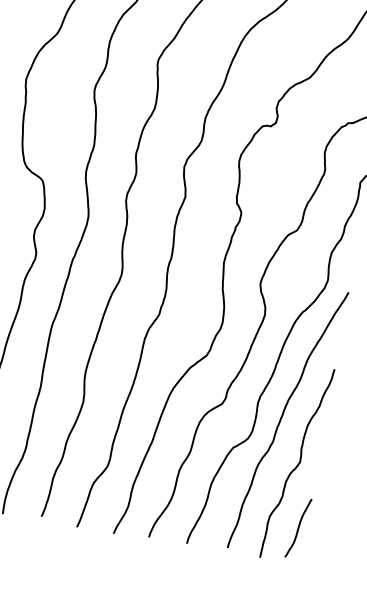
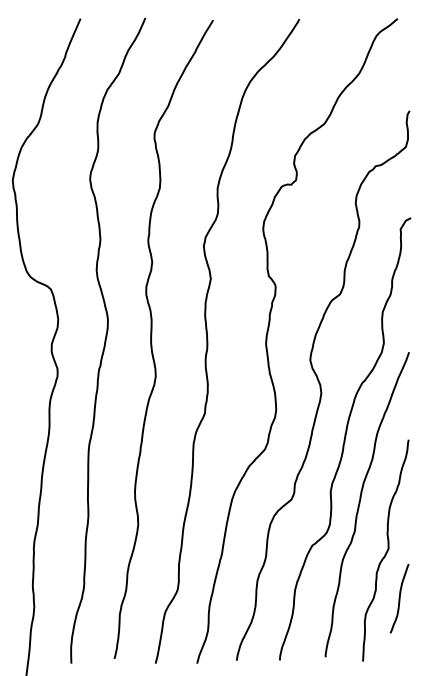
curve: (298, 528) -> (399, 598), moved

